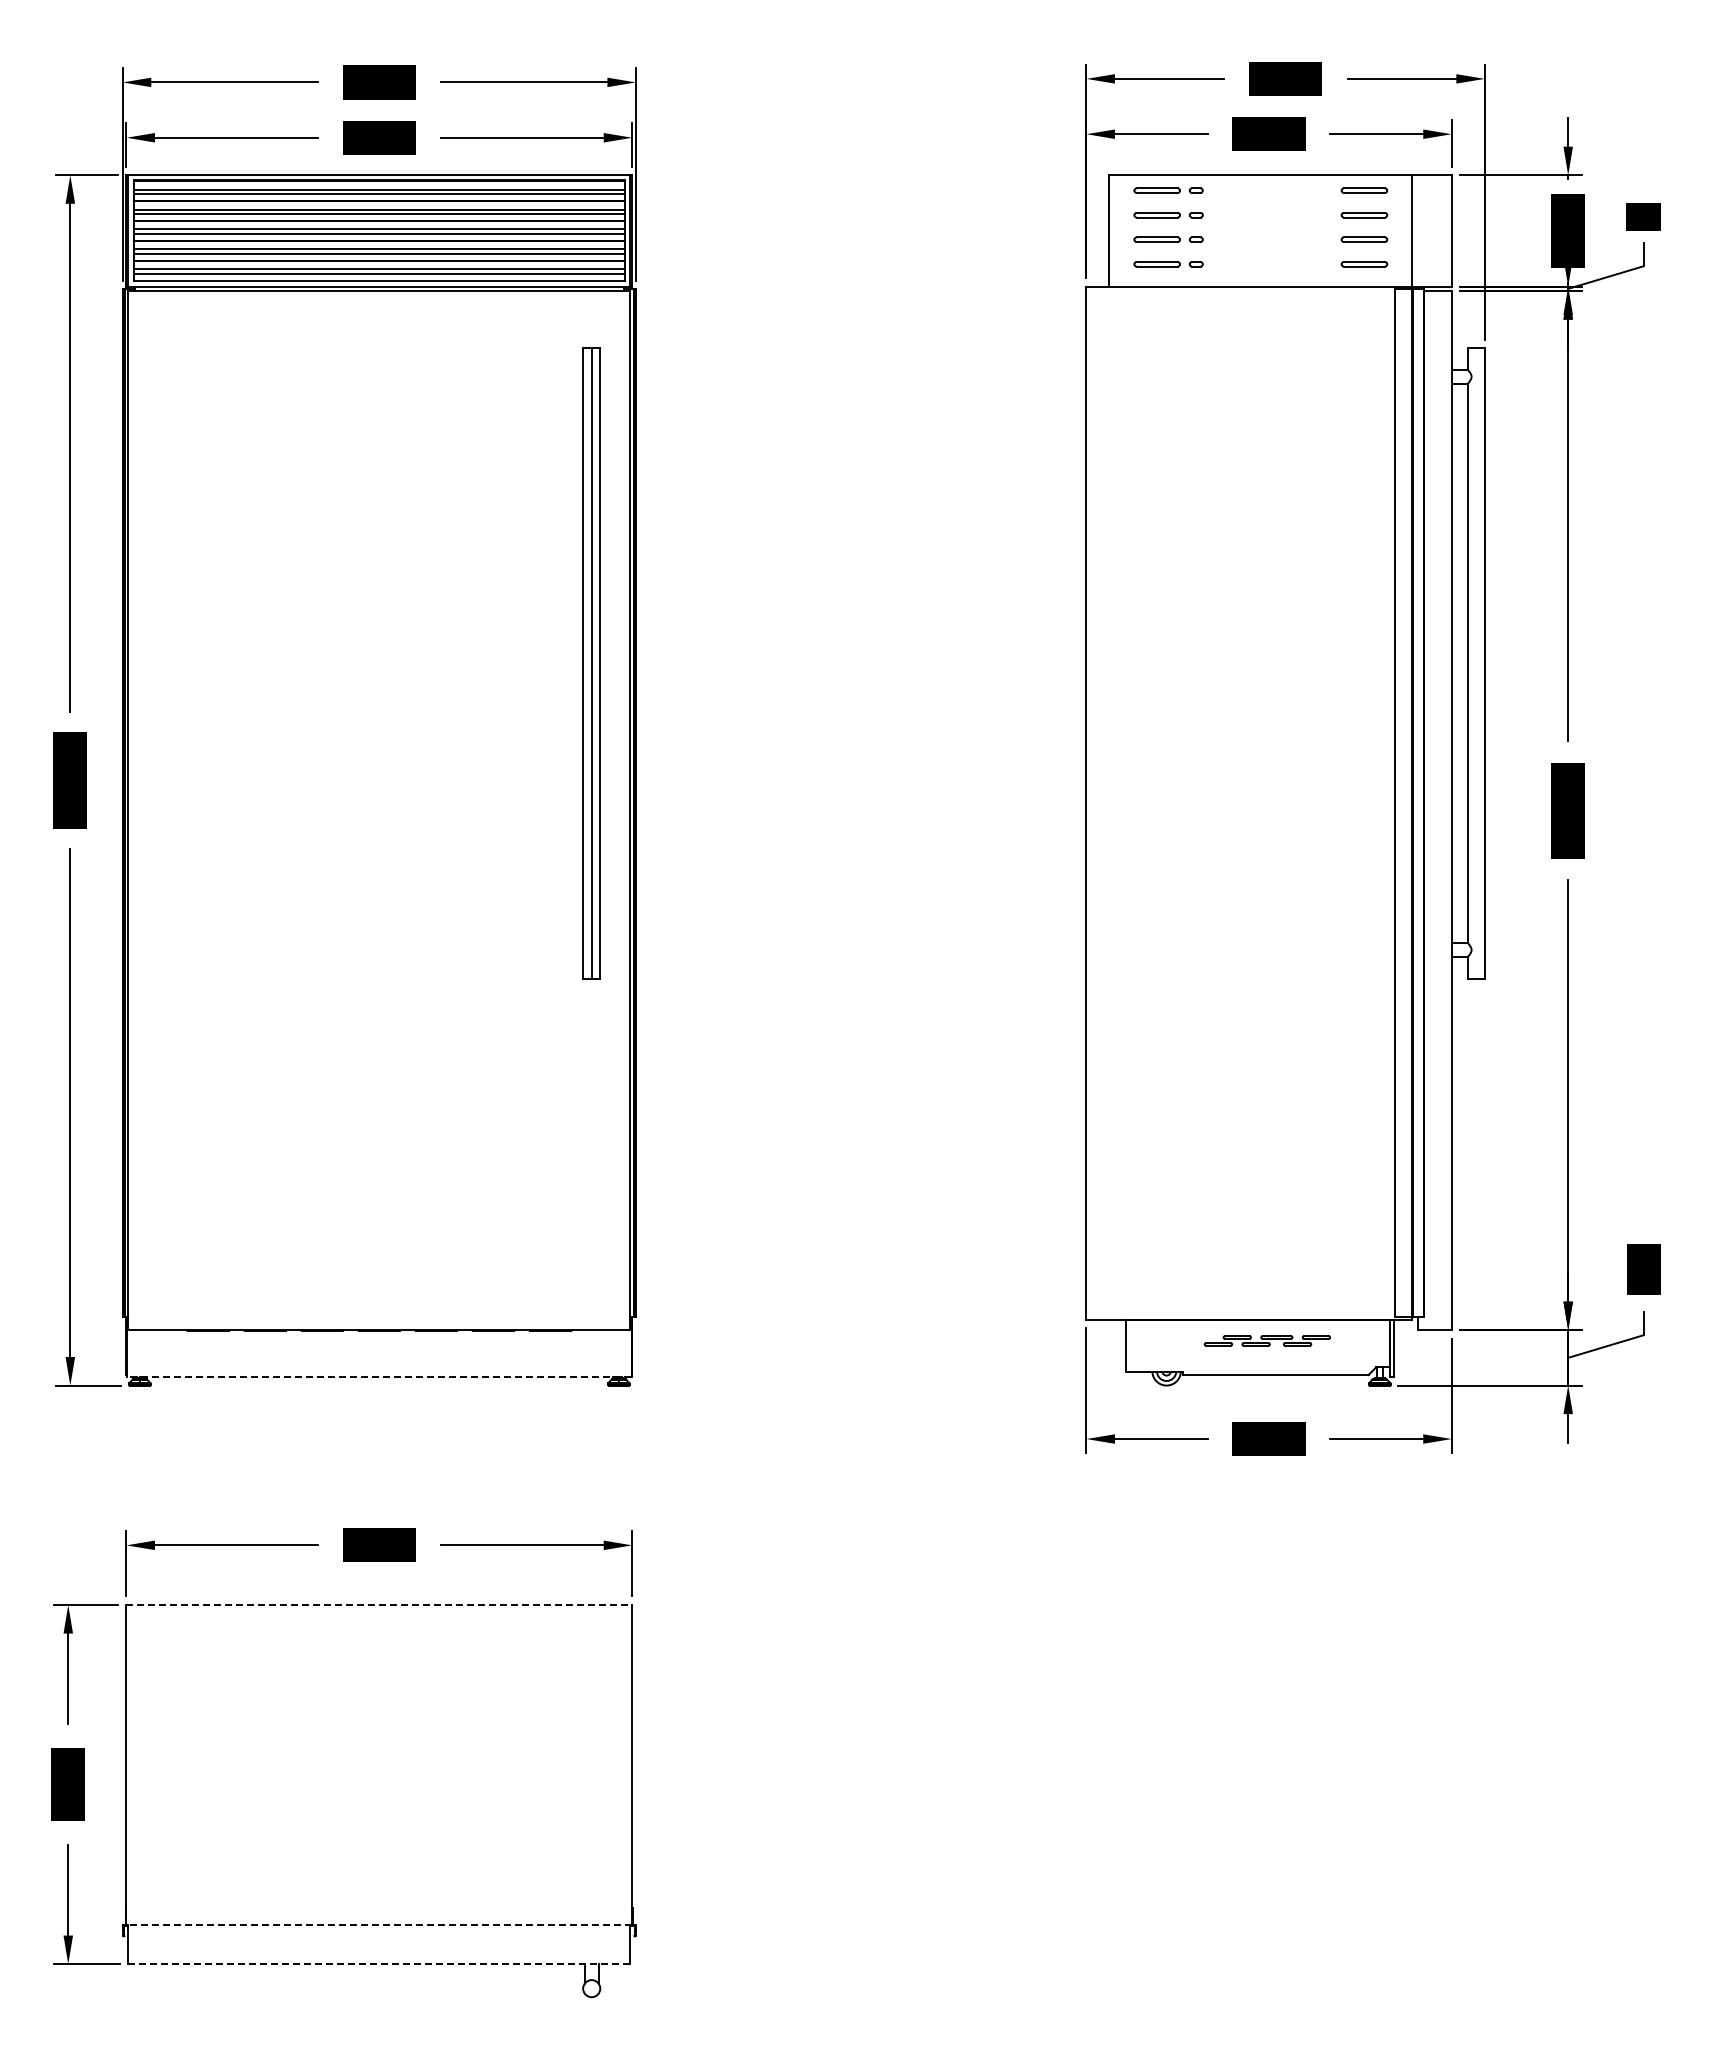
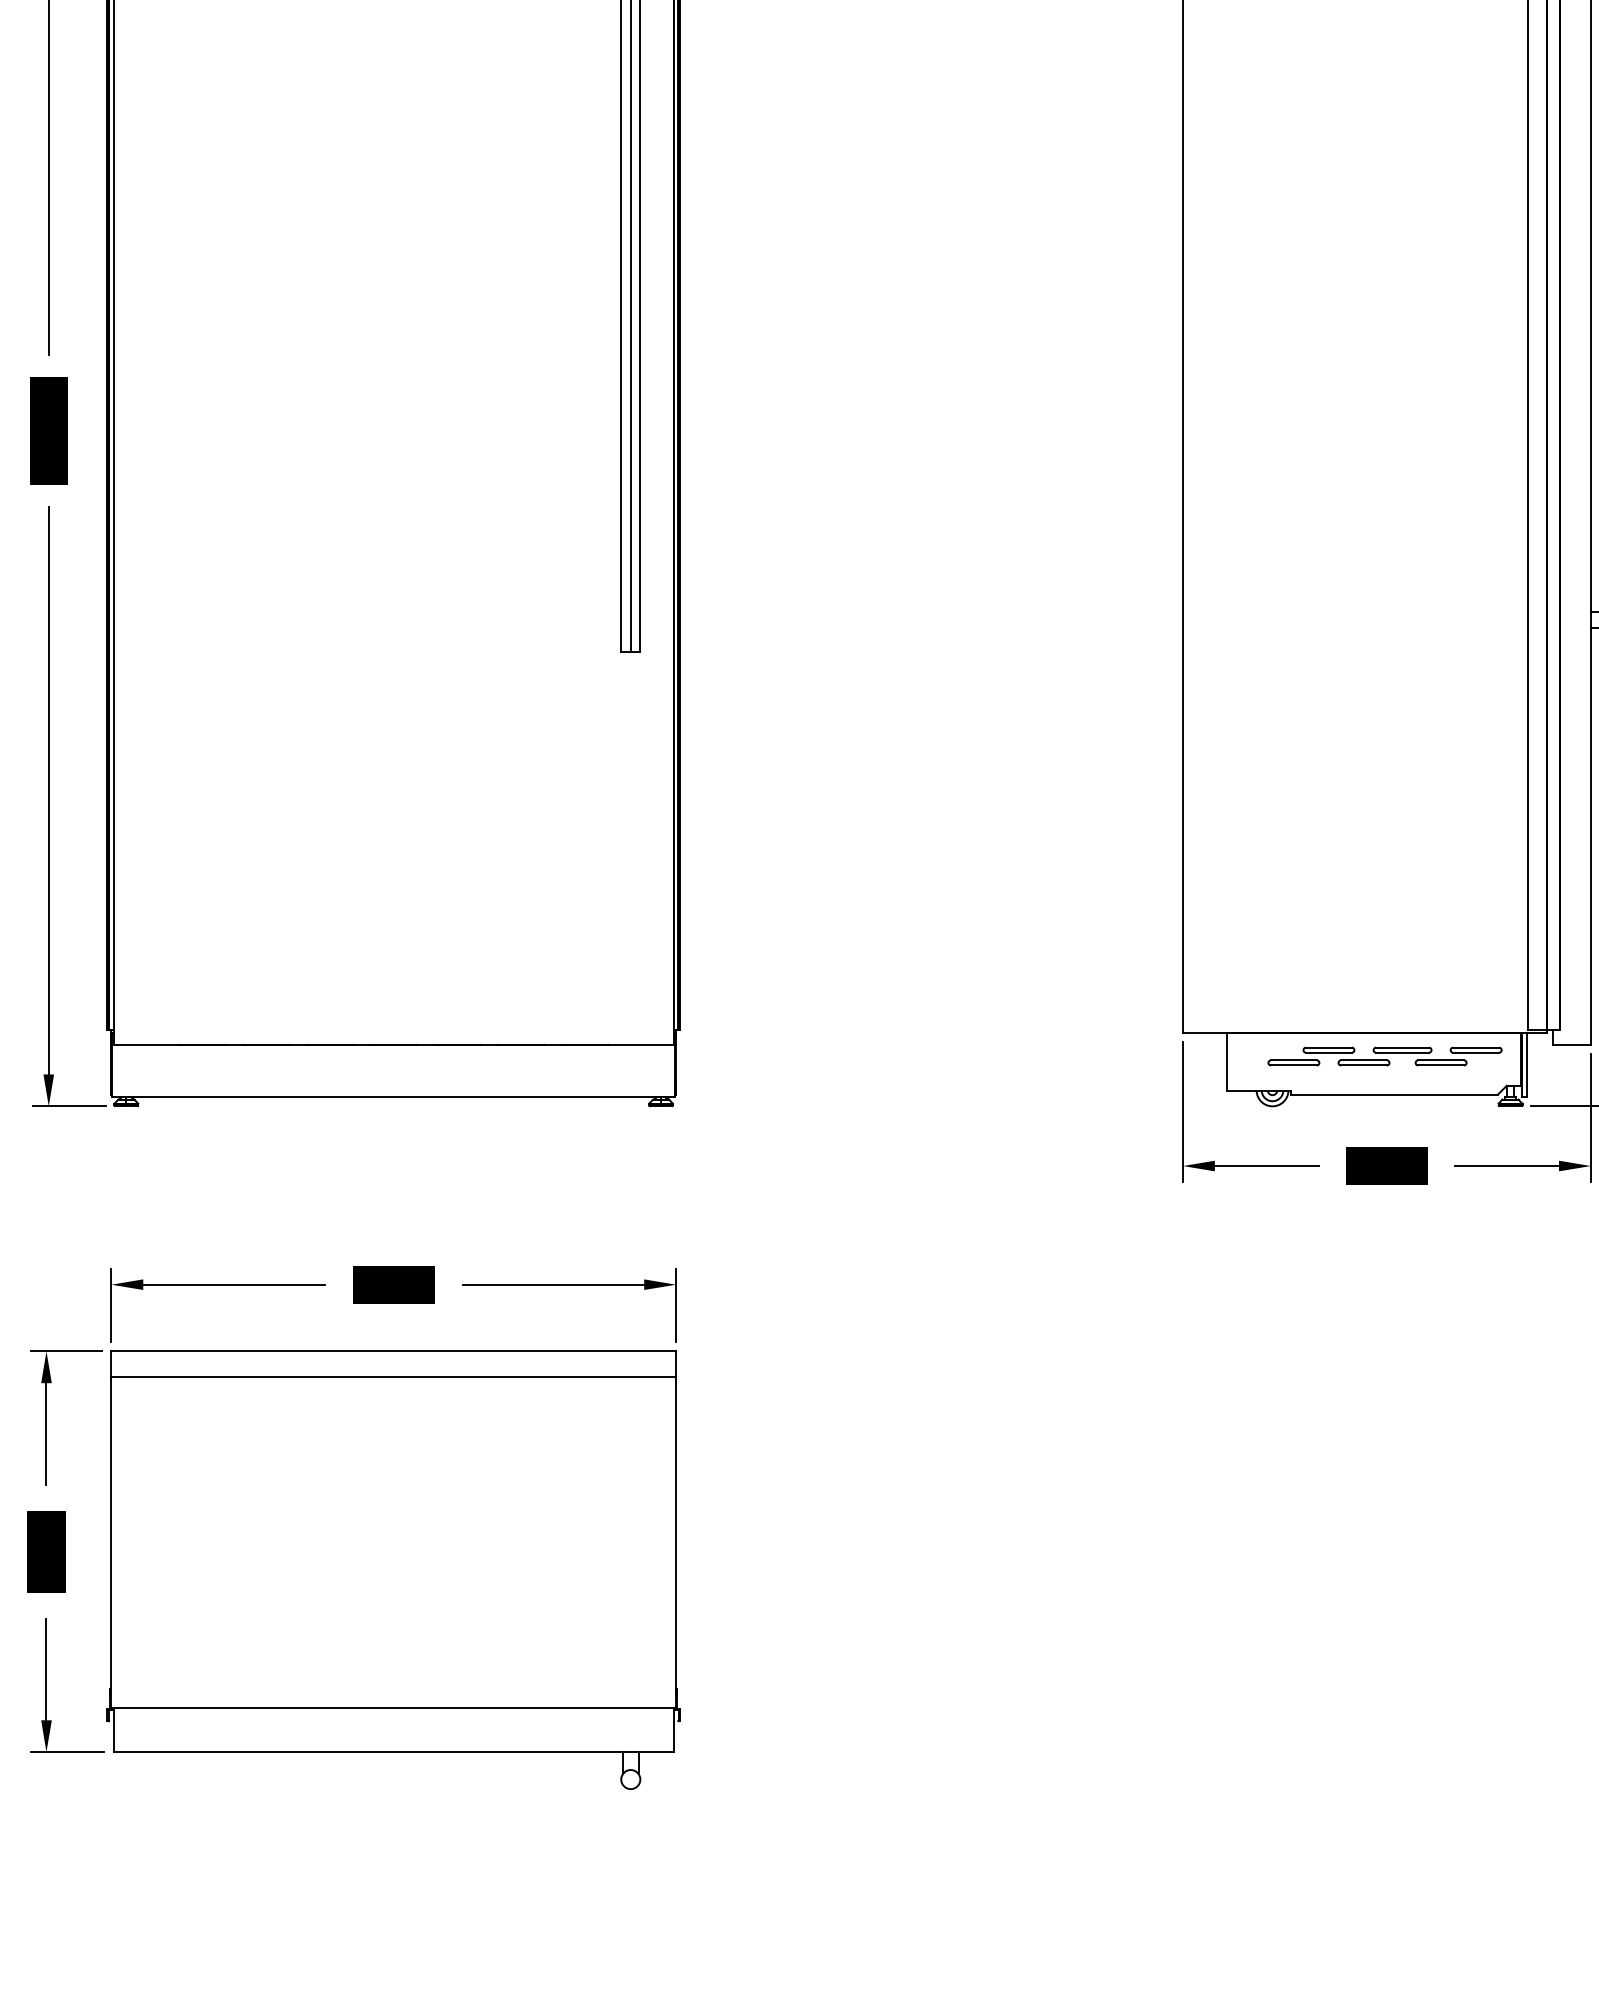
part: (1267, 1340) -> (1385, 1056), size x1.67
line: (378, 1376) -> (392, 1096), dashed -> solid
line: (379, 1605) -> (393, 1351), dashed -> solid
line: (379, 1627) -> (393, 1376), added
line: (379, 1924) -> (393, 1707), dashed -> solid
line: (379, 1964) -> (393, 1752), dashed -> solid

